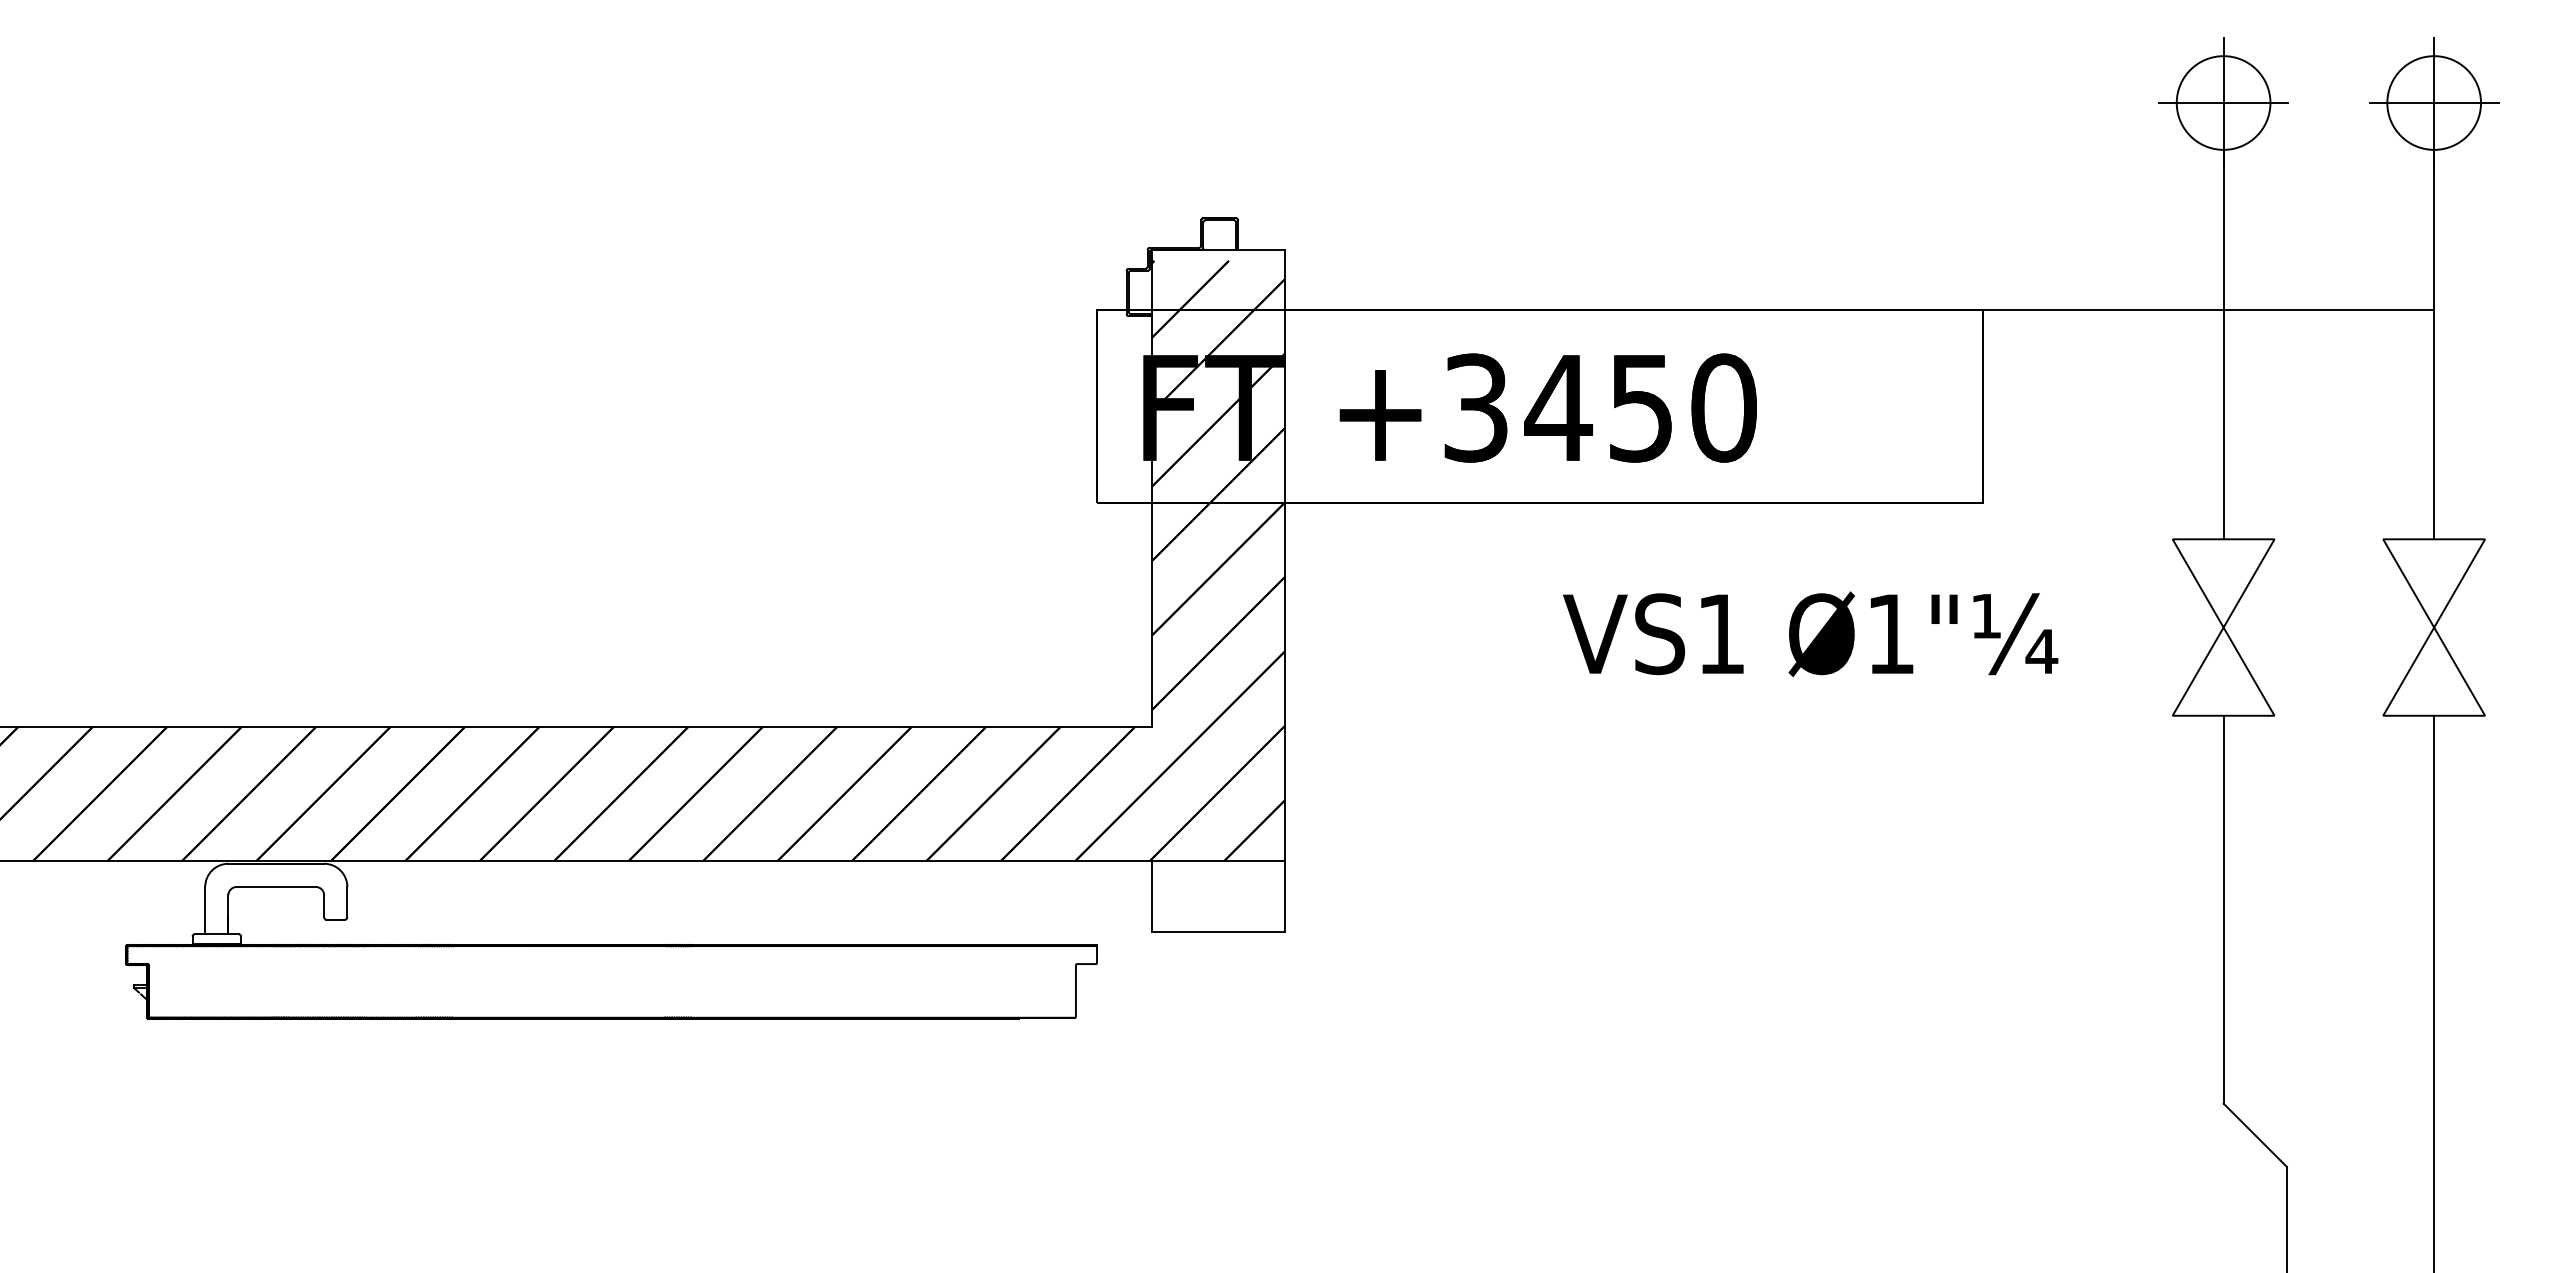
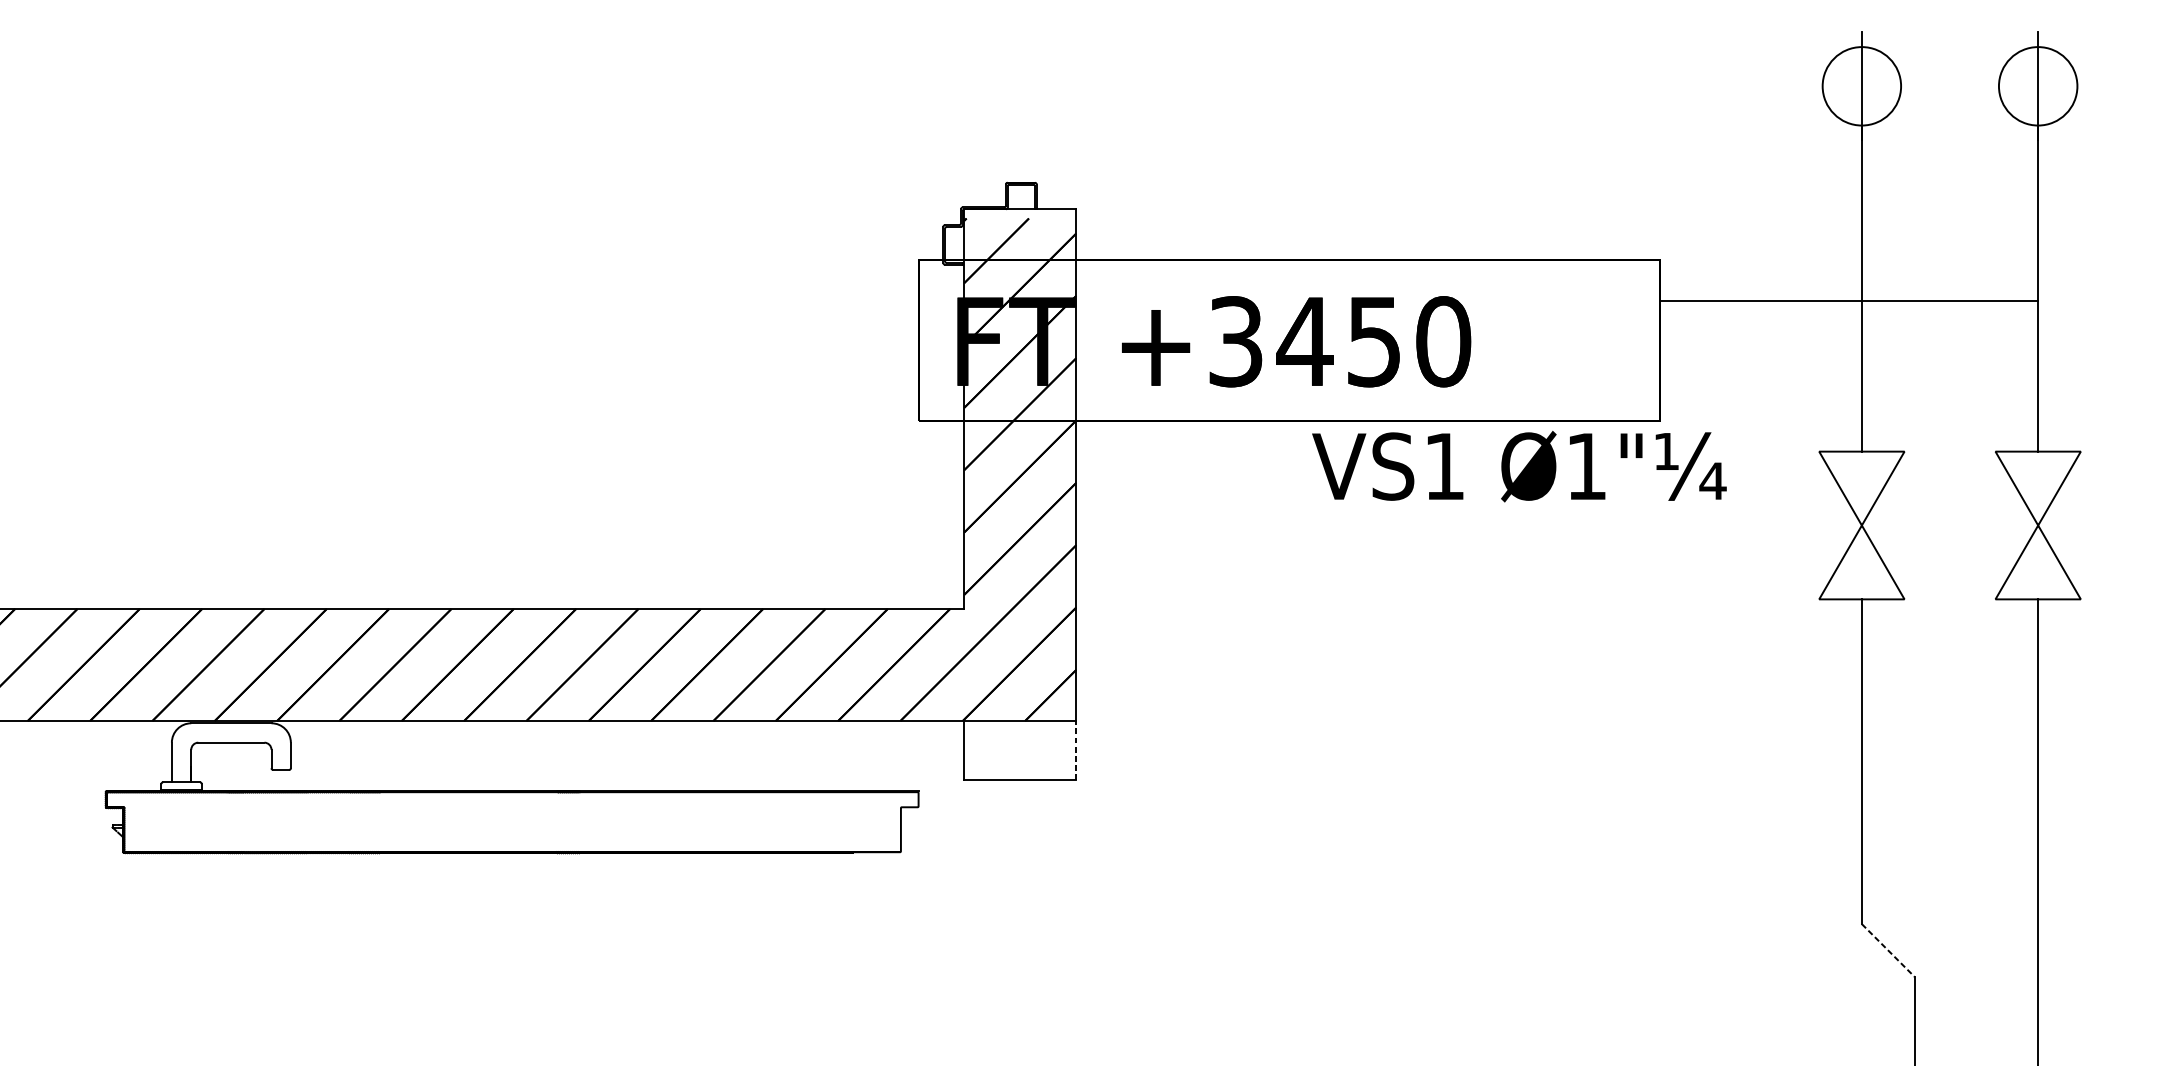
line: (2223, 103) -> (1861, 86), removed
line: (2433, 103) -> (2037, 86), removed
line: (2208, 309) -> (1849, 300), moved
text: (1810, 633) -> (1519, 466), moved
line: (1285, 895) -> (1076, 749), solid -> dashed
line: (2255, 1135) -> (1888, 950), solid -> dashed

